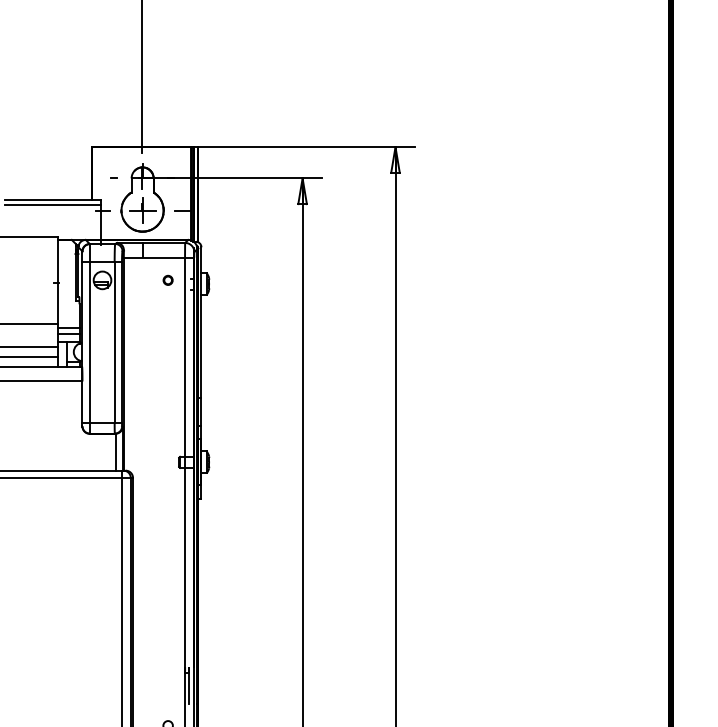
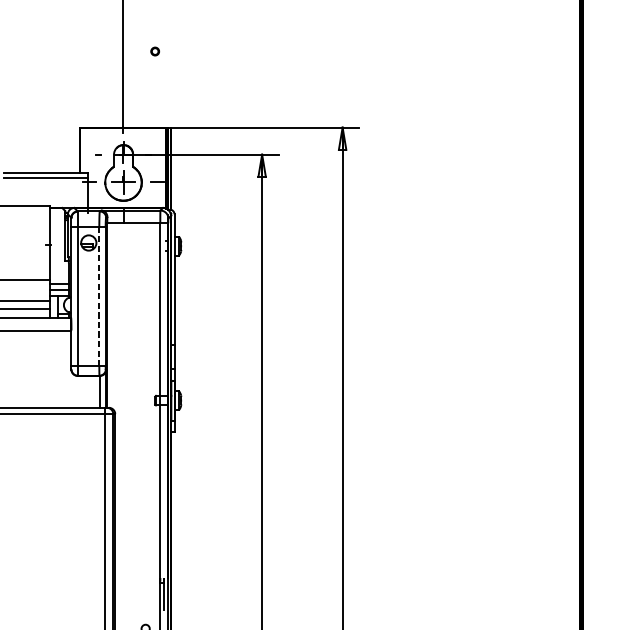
part: (167, 279) -> (154, 50), moved
line: (114, 341) -> (99, 295), solid -> dashed

